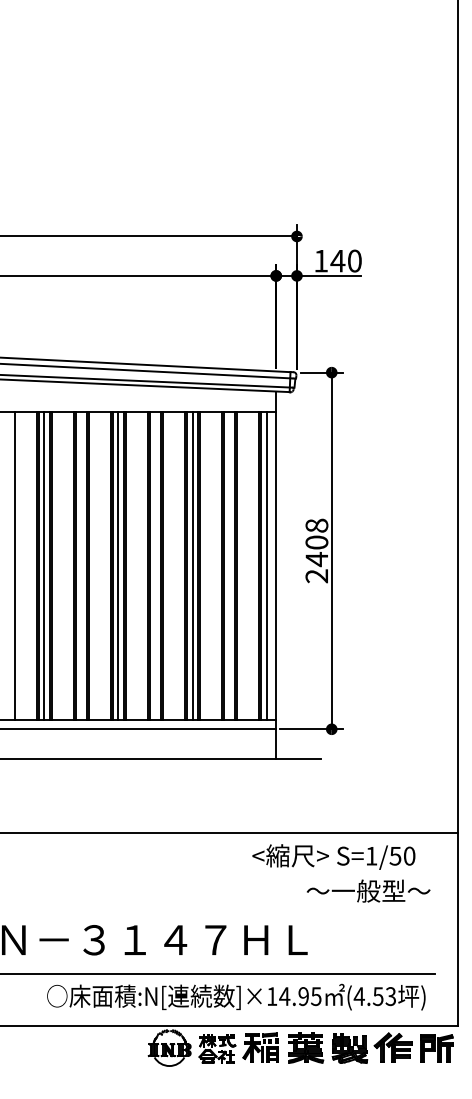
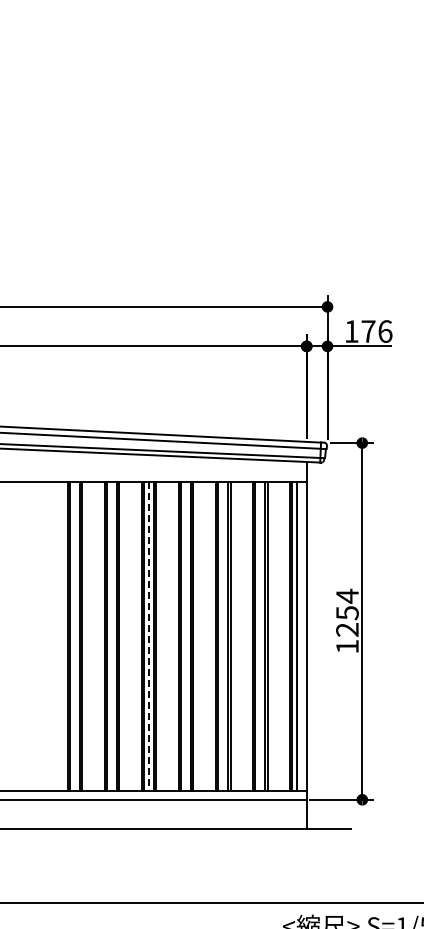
text: (345, 260) -> (376, 330), 140 -> 176
text: (316, 550) -> (347, 620), 2408 -> 1254
line: (14, 565) -> (45, 635), removed
line: (44, 565) -> (75, 635), removed
line: (192, 565) -> (223, 635), removed
line: (118, 566) -> (149, 636), solid -> dashed

